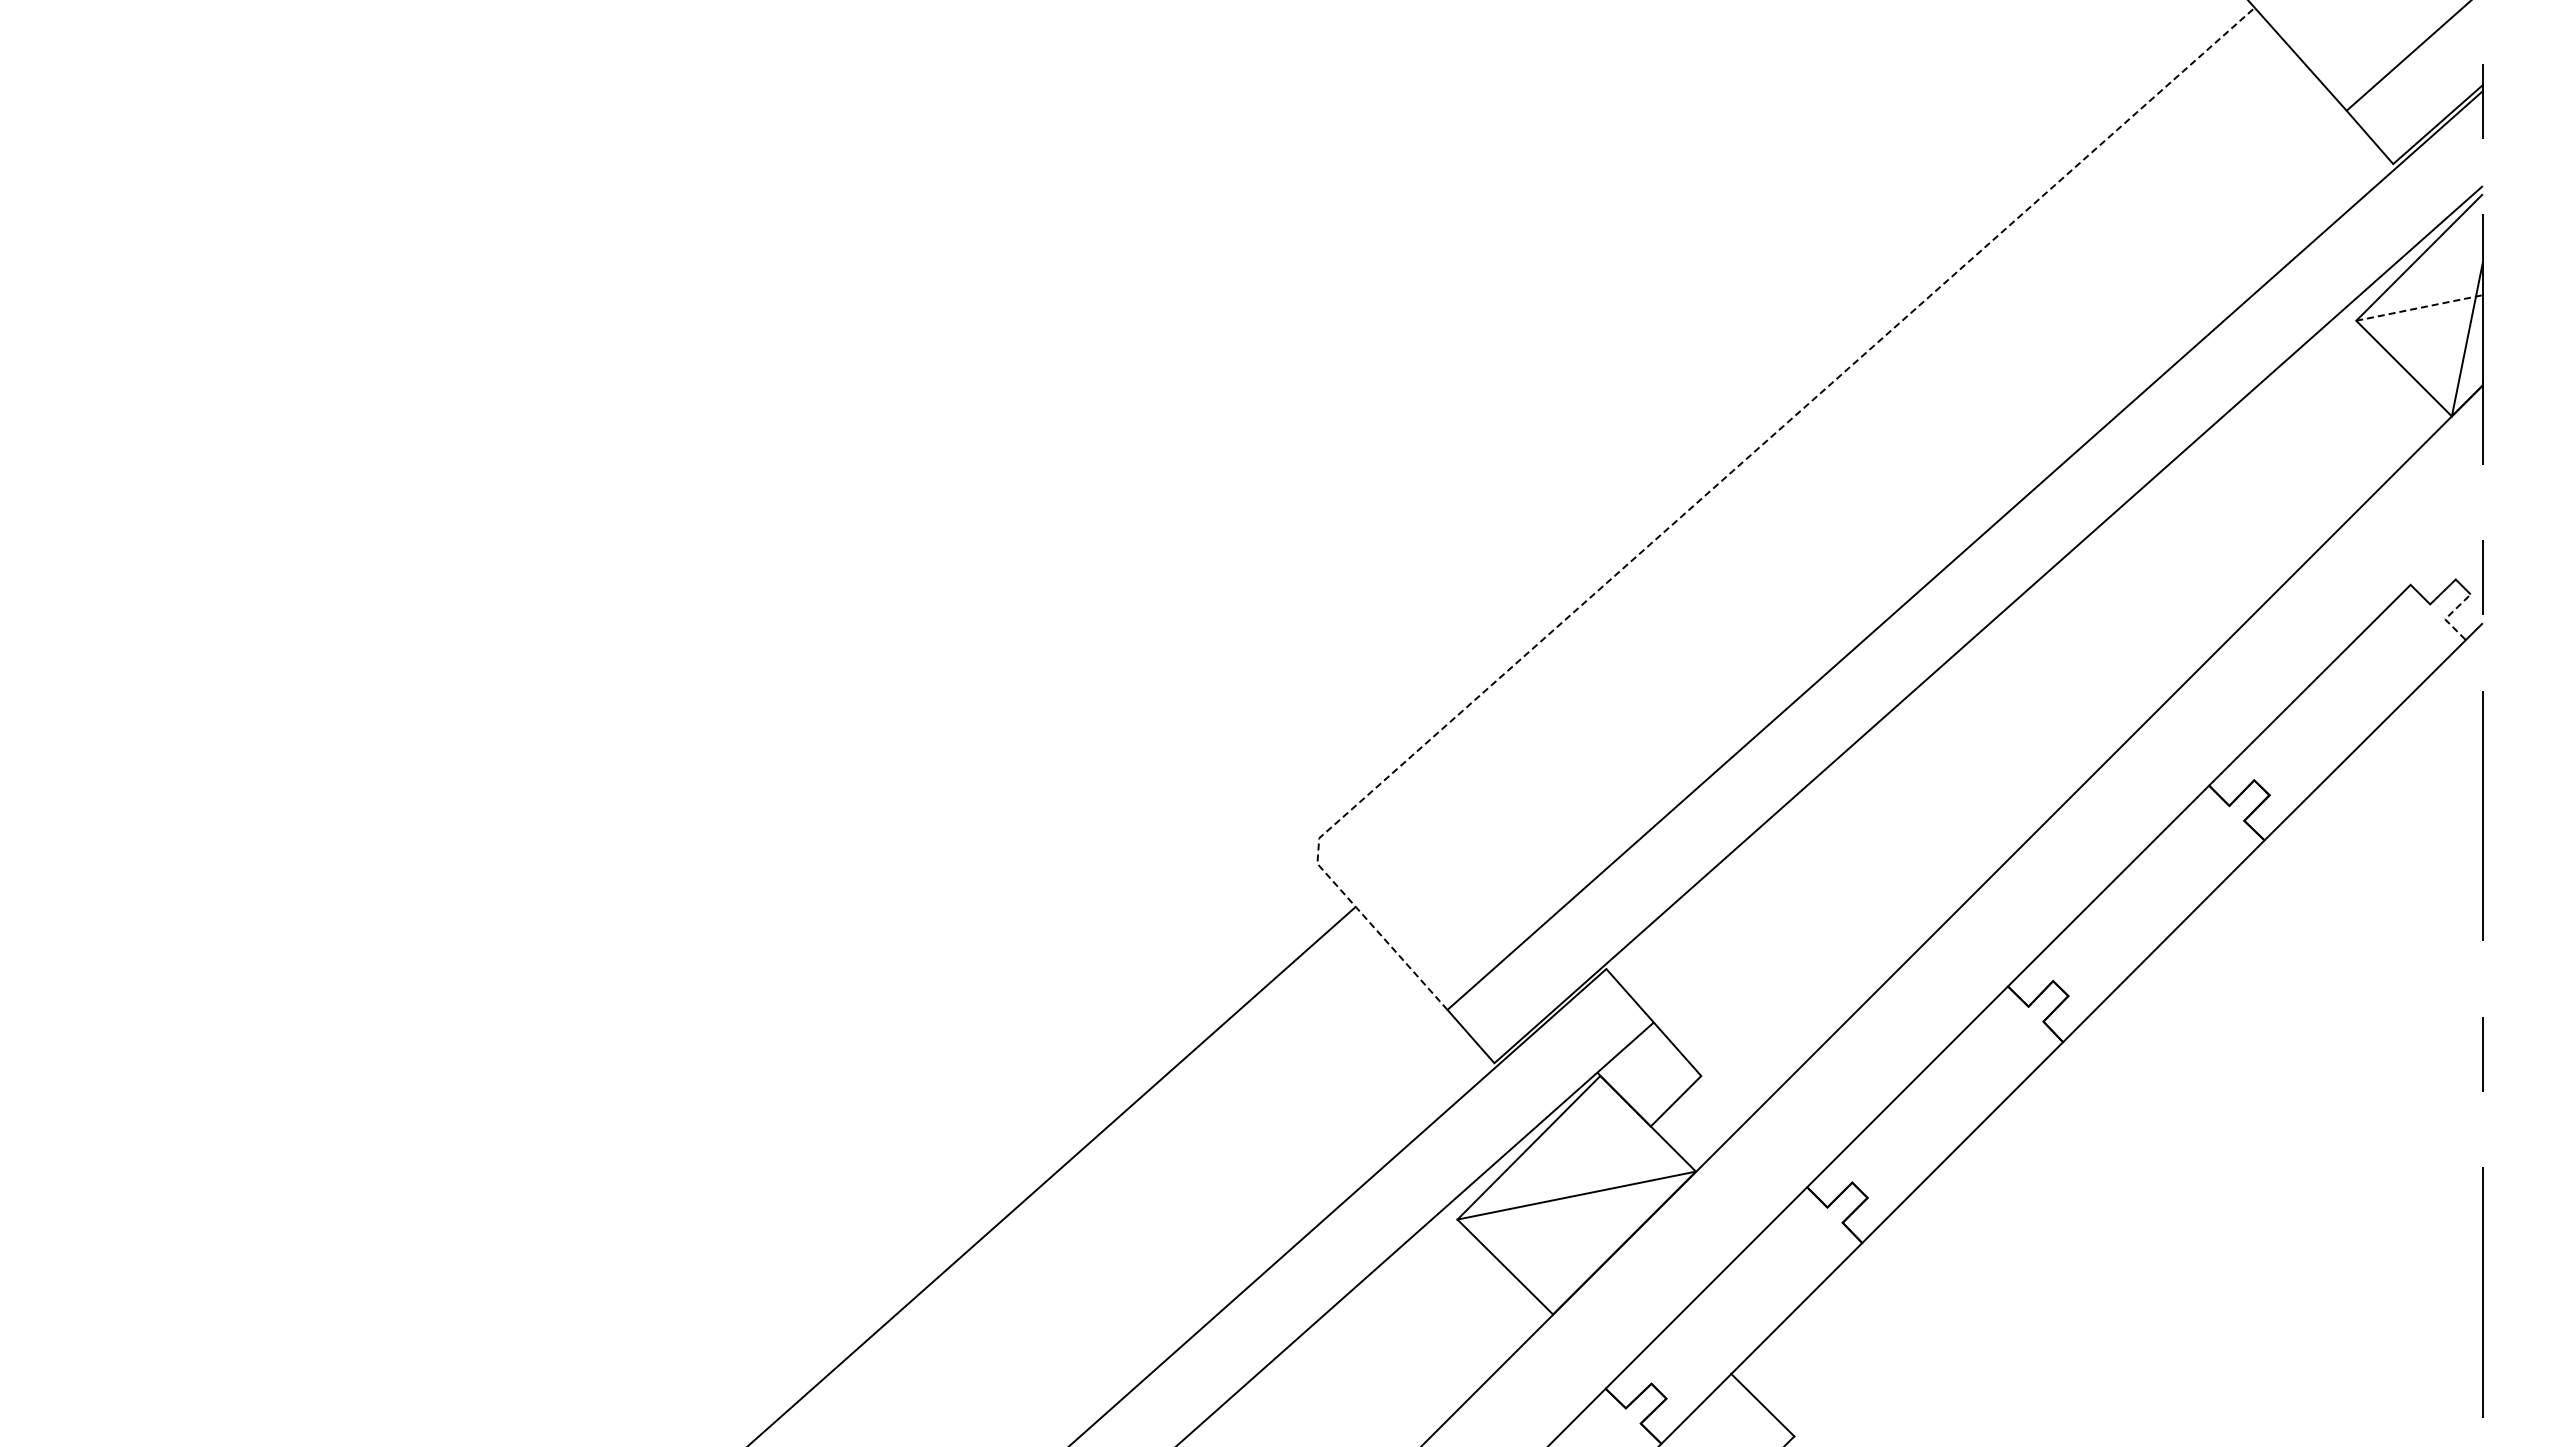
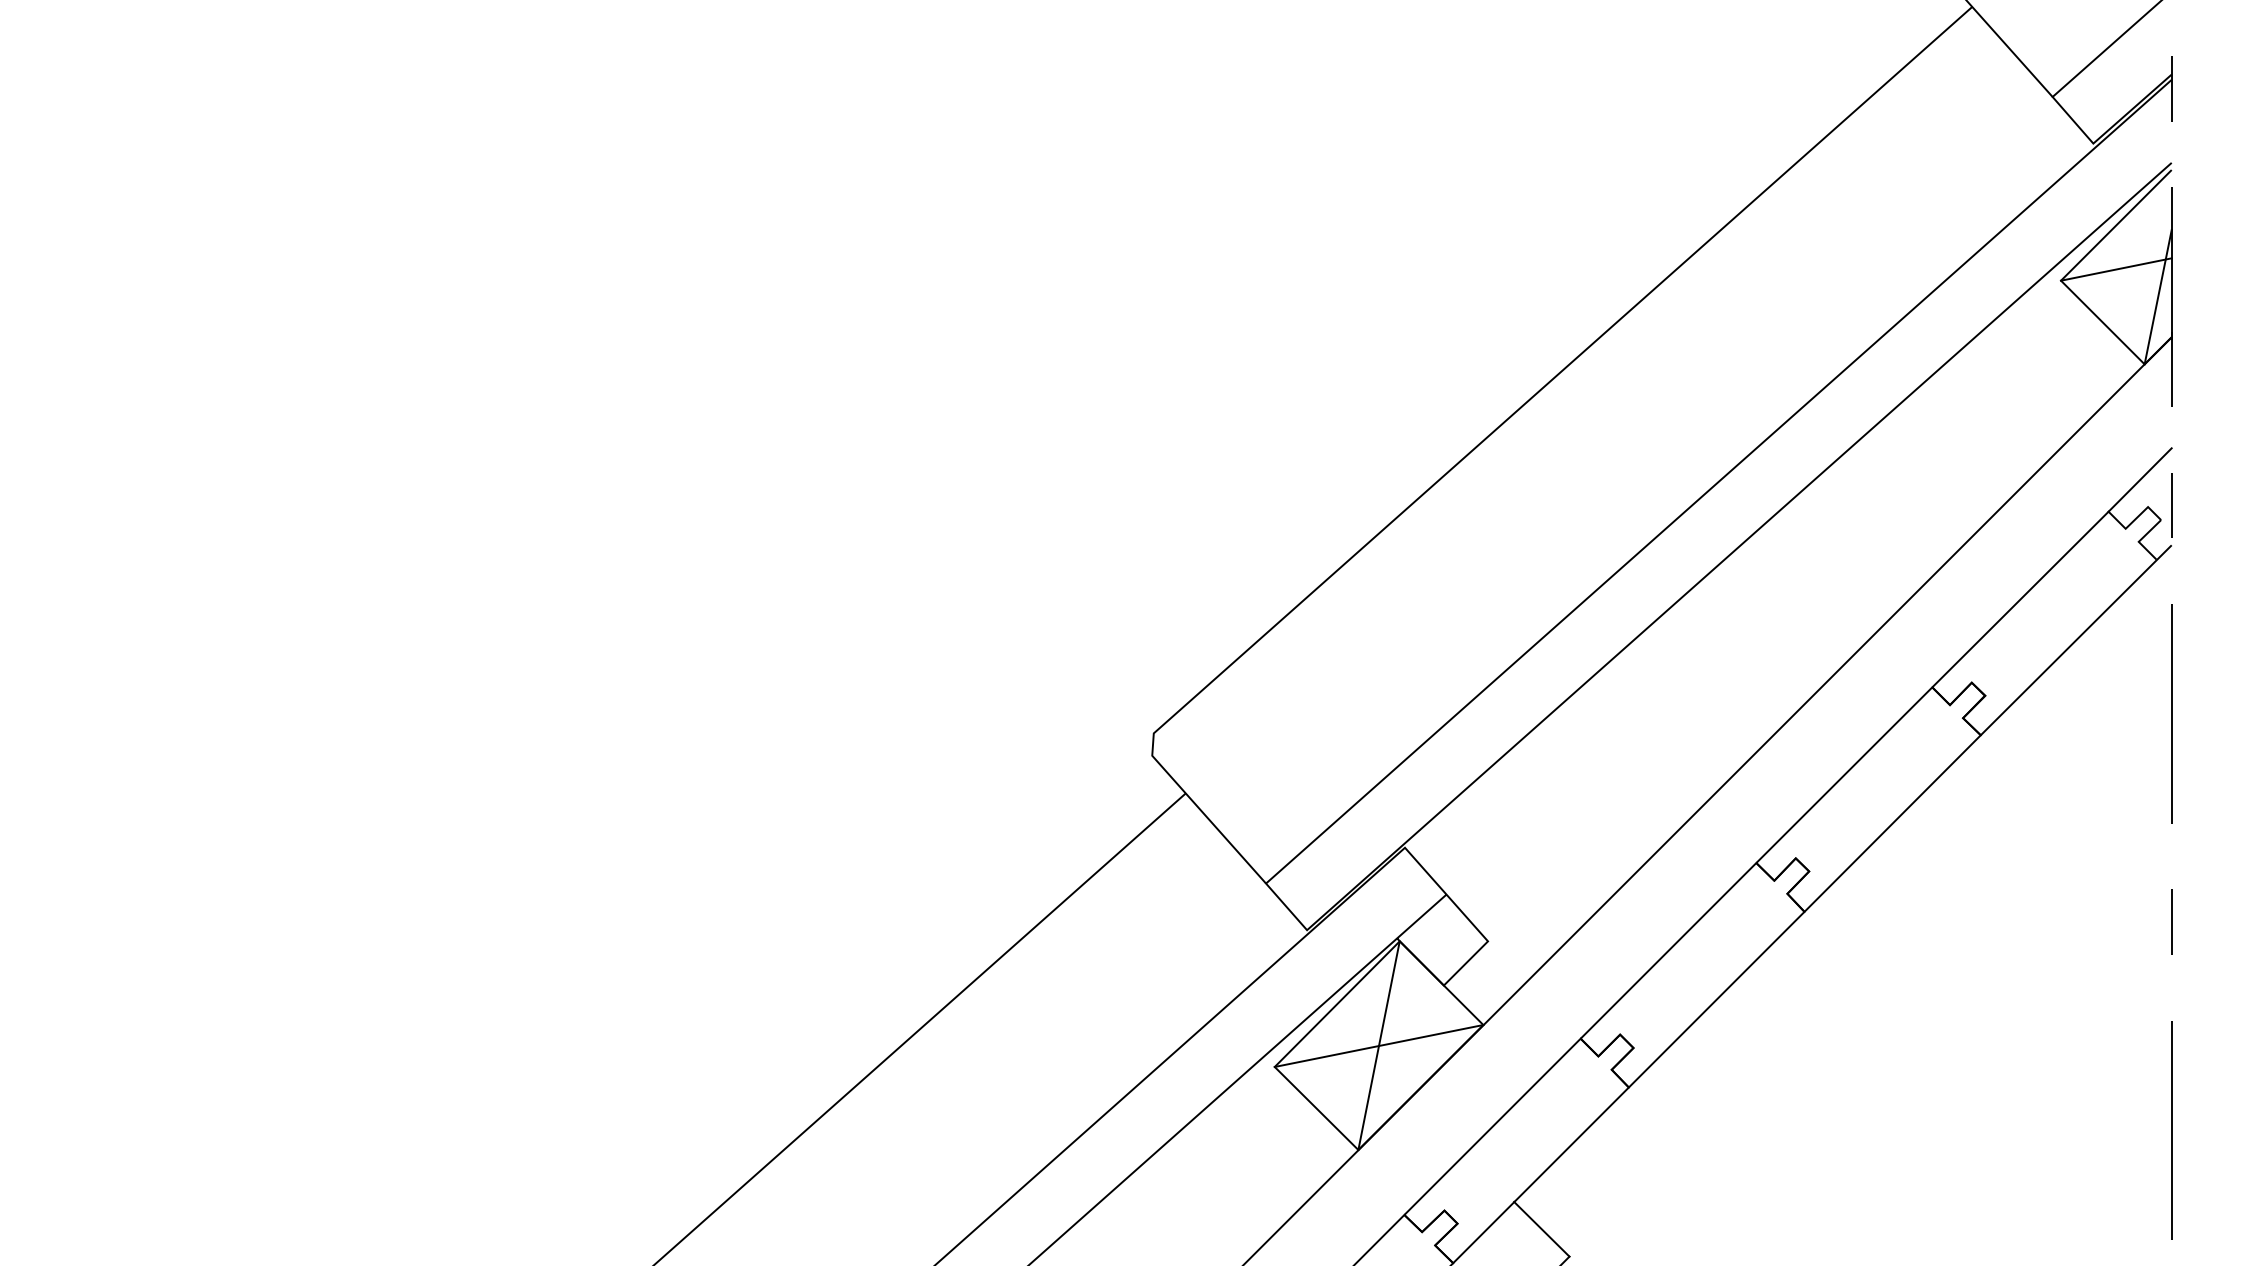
line: (2419, 308) -> (2116, 269), dashed -> solid
line: (1703, 497) -> (1489, 435), dashed -> solid
line: (2446, 548) -> (2139, 479), added
line: (2447, 617) -> (2140, 540), dashed -> solid
line: (1576, 1195) -> (1378, 1045), added

